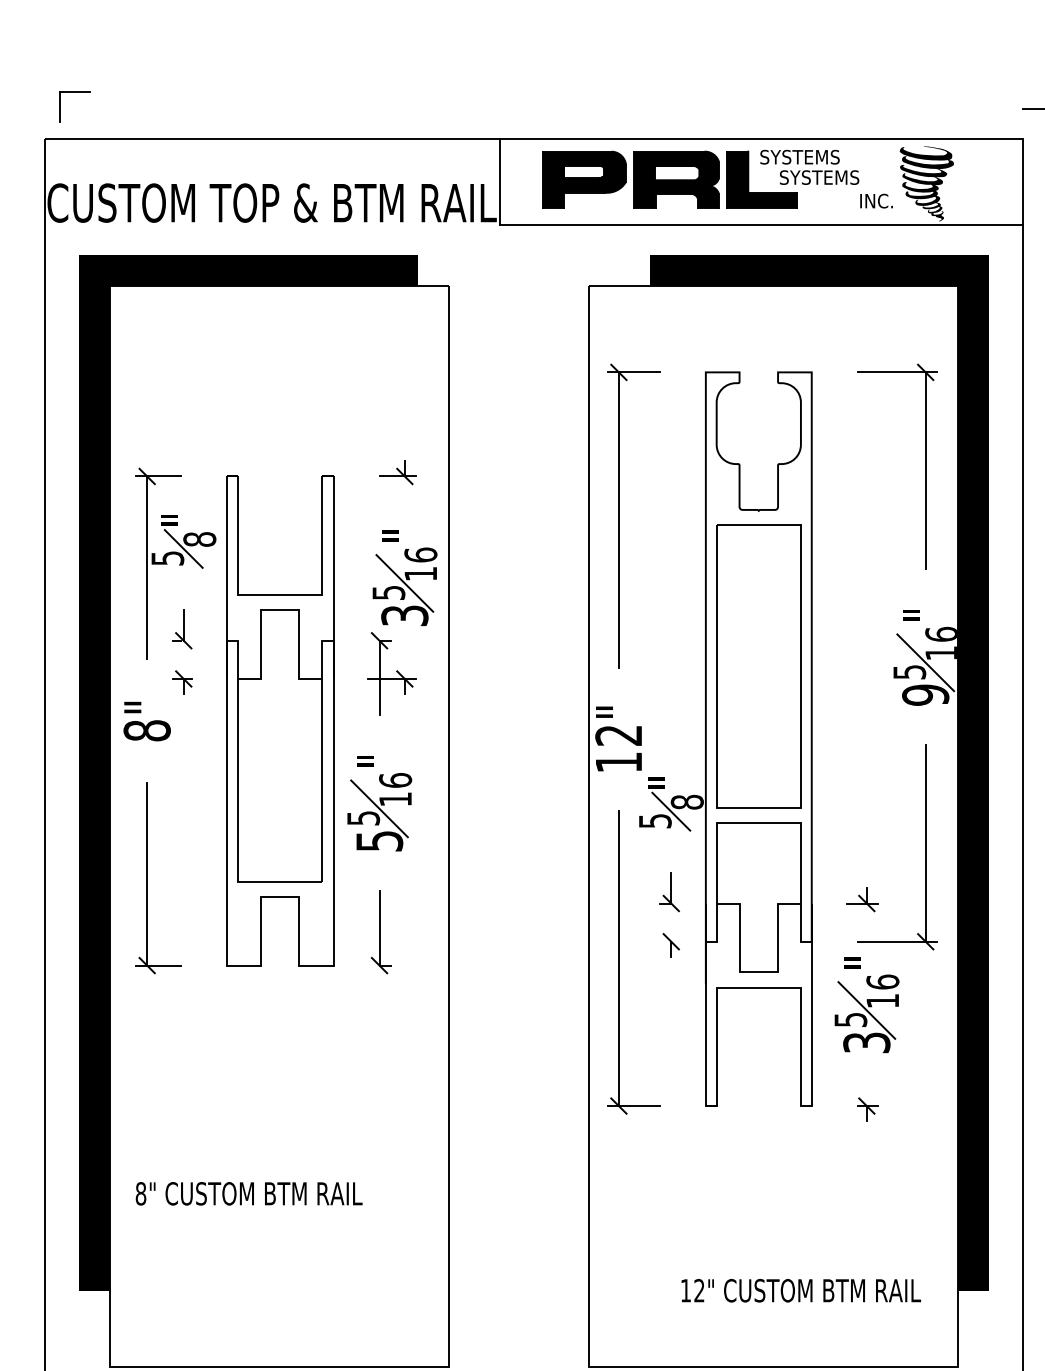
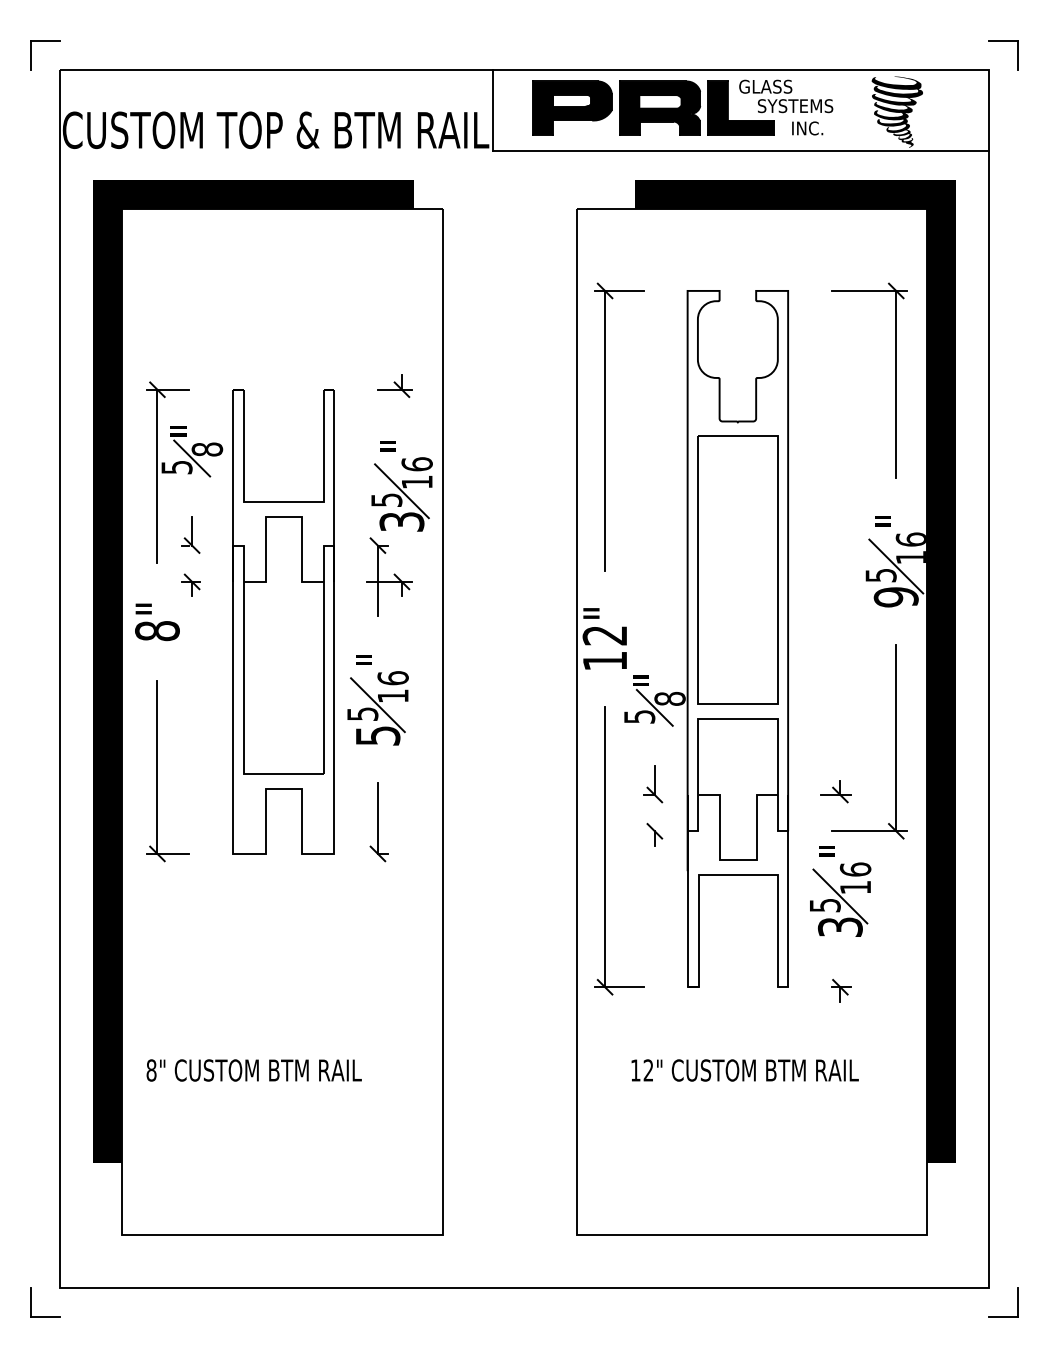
part: (74, 92) -> (45, 41), moved
text: (799, 156) -> (776, 86), SYSTEMS -> GLASS
text: (876, 201) -> (807, 128), moved
text: (800, 1290) -> (744, 1070), moved

